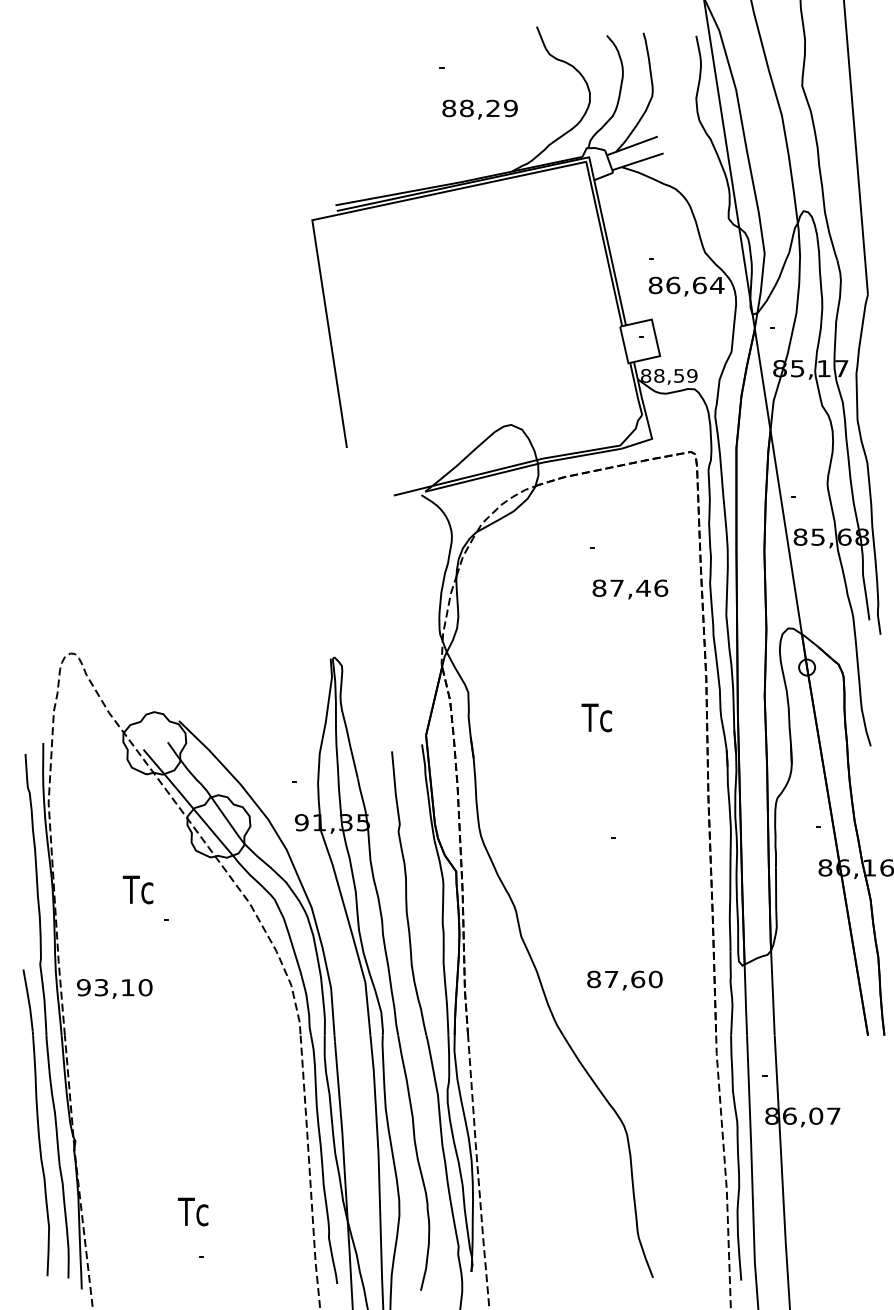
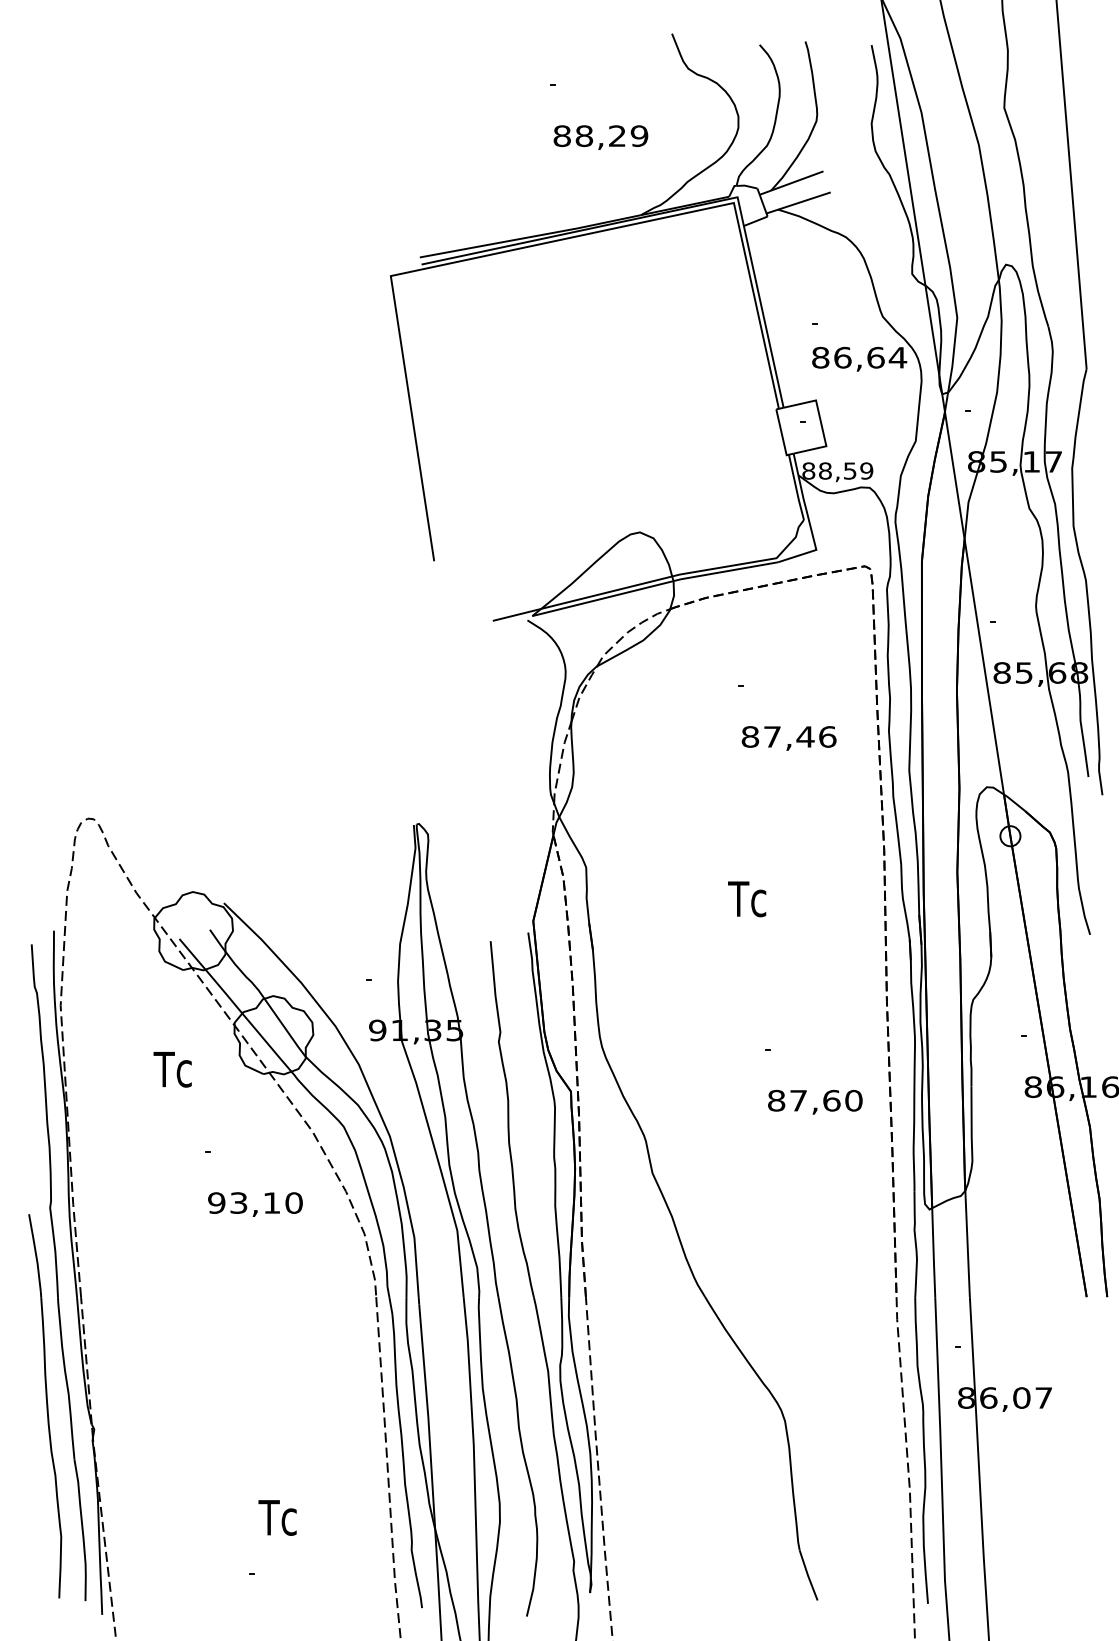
text: (137, 889) -> (172, 1069), moved
text: (625, 980) -> (815, 1101), moved
text: (114, 988) -> (255, 1204), moved
text: (193, 1211) -> (277, 1517), moved

